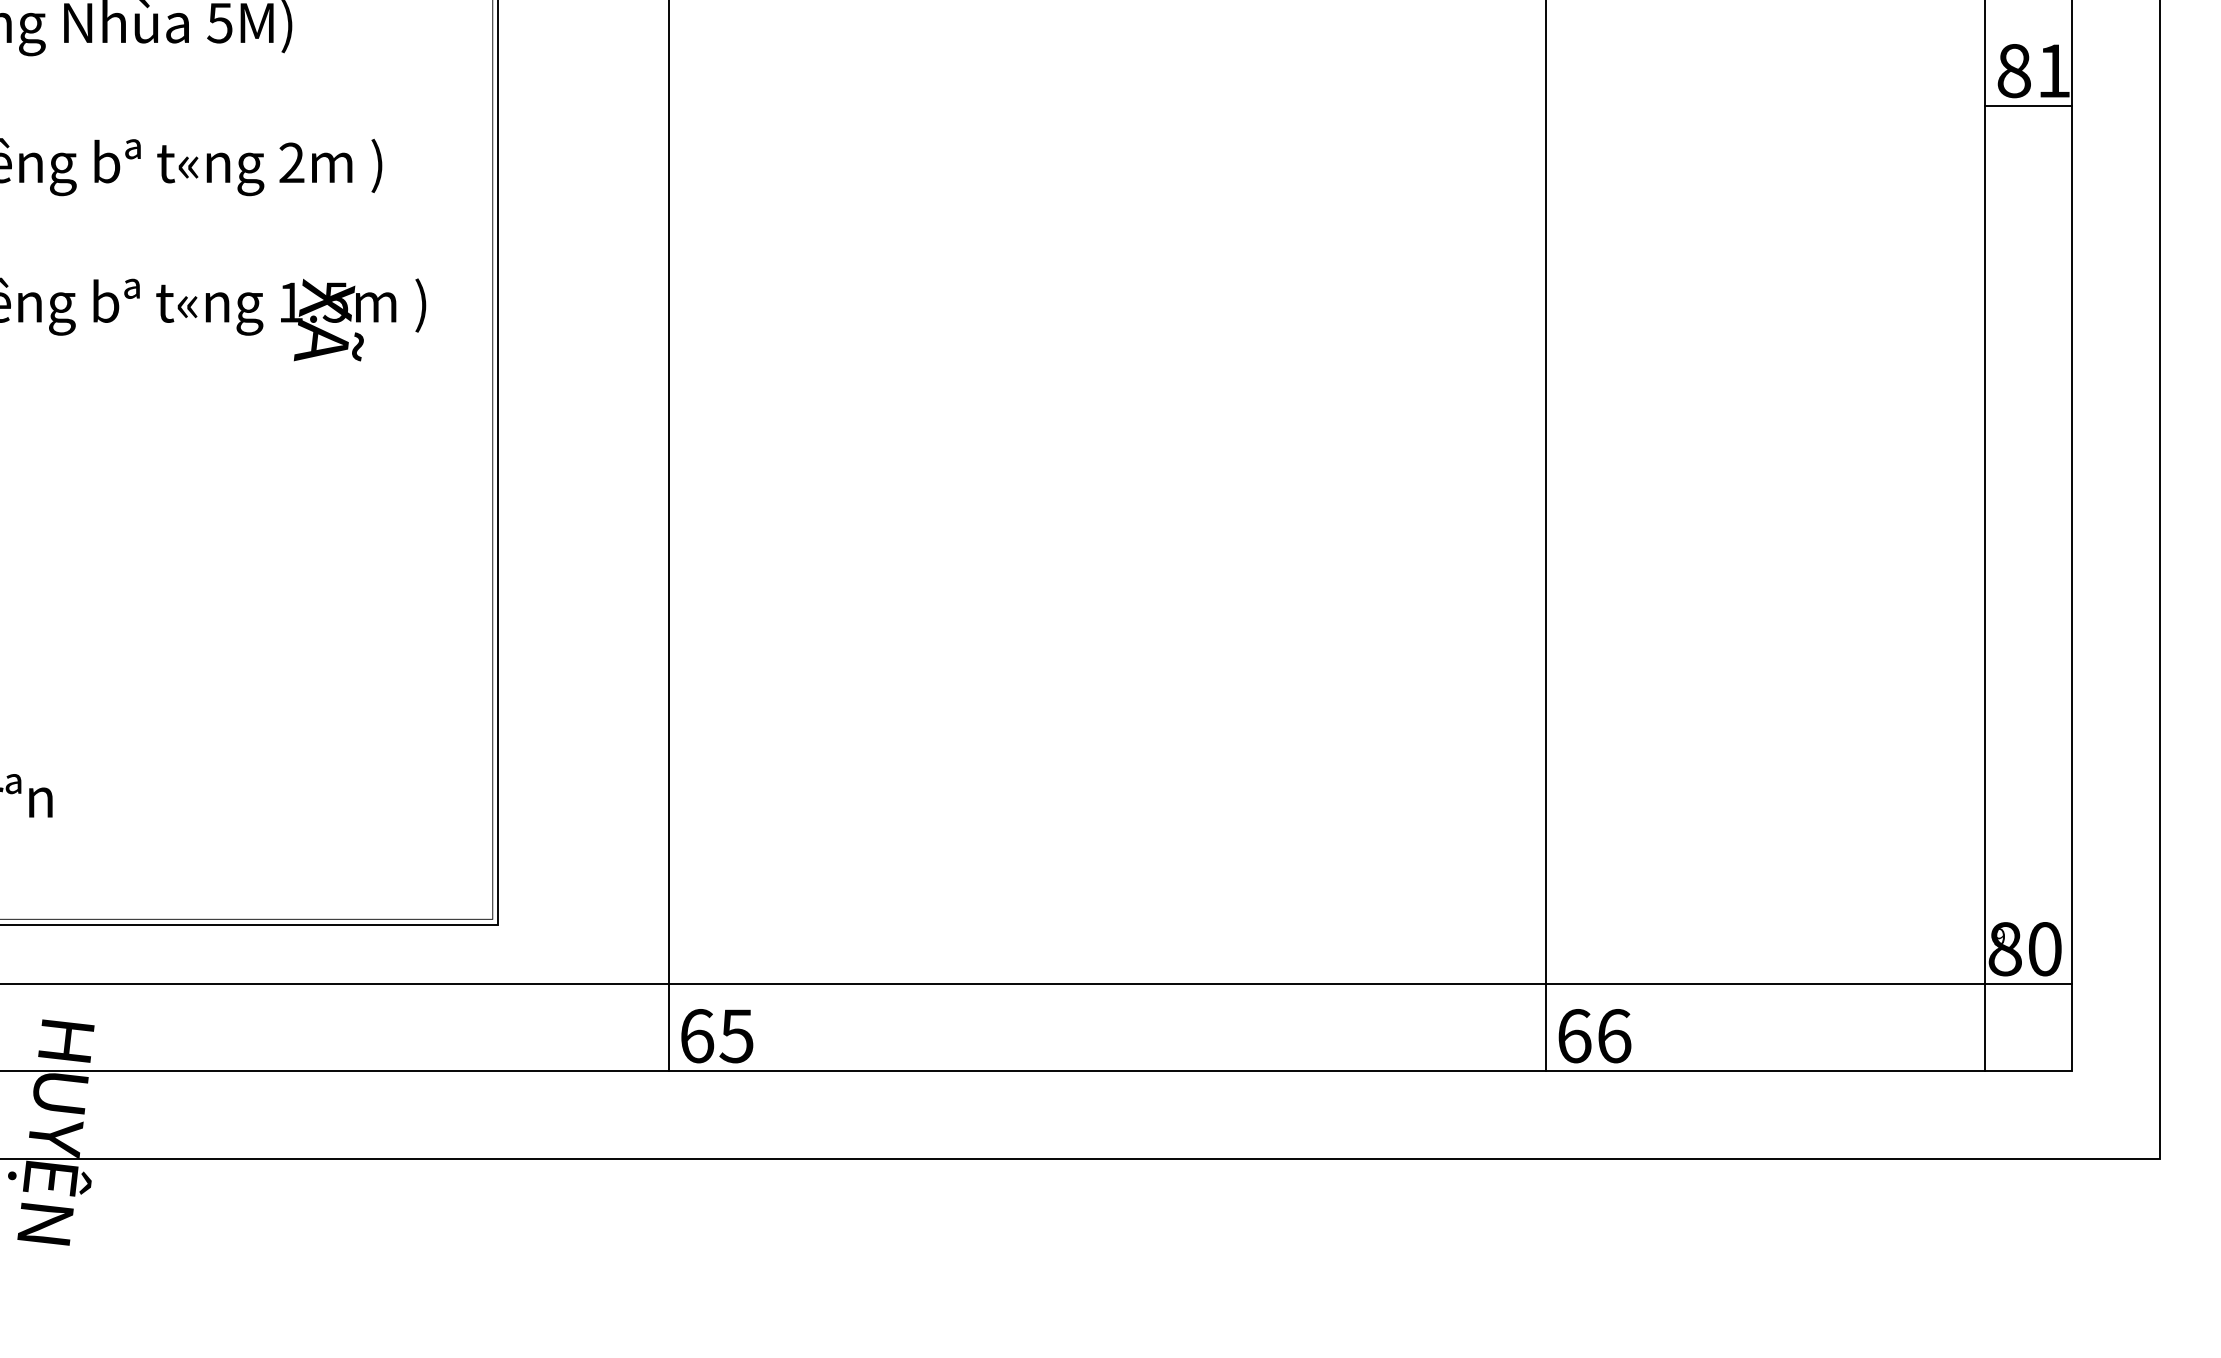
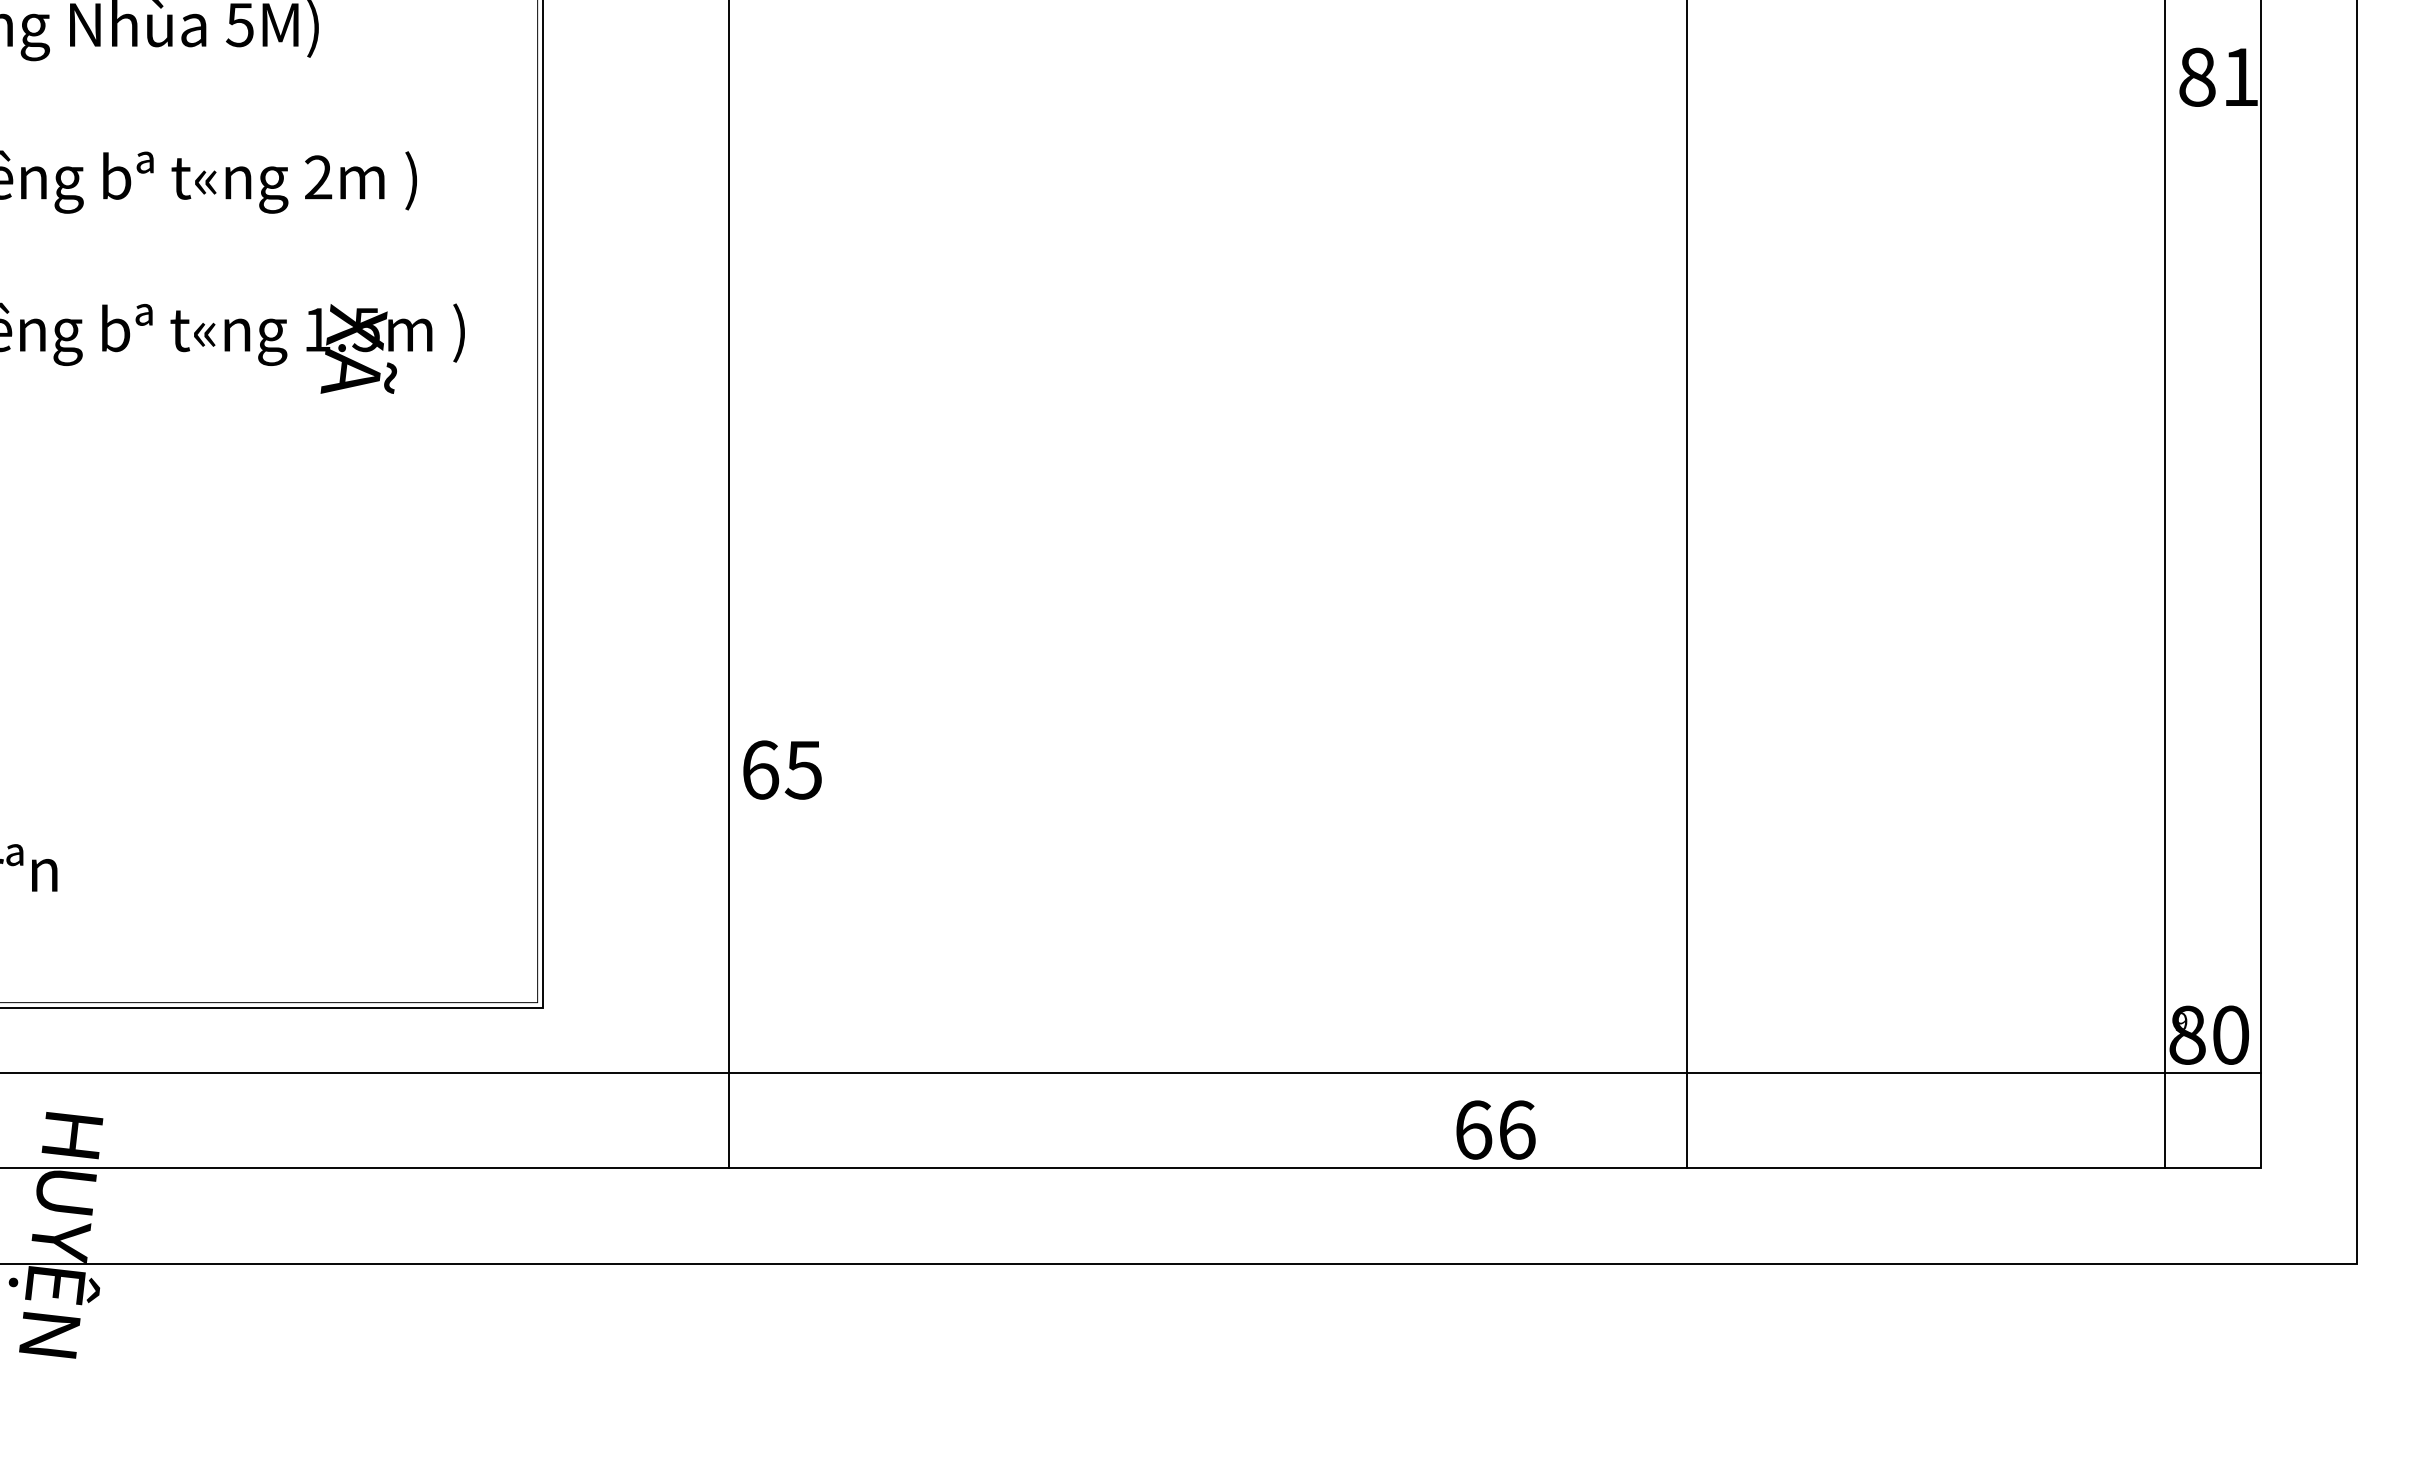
line: (2028, 106) -> (2212, 115), removed
text: (717, 1035) -> (782, 769), moved
text: (1594, 1035) -> (1495, 1129), moved

